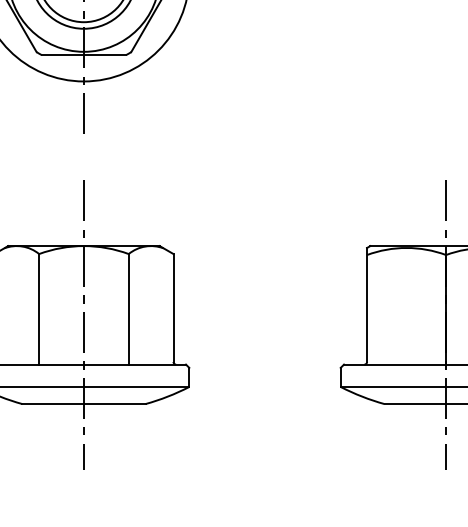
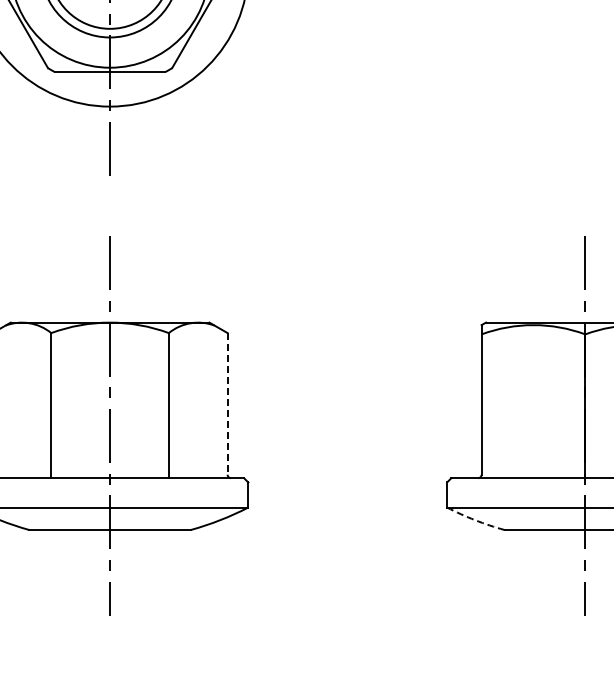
line: (173, 307) -> (227, 403), solid -> dashed
arc: (362, 396) -> (475, 520), solid -> dashed

